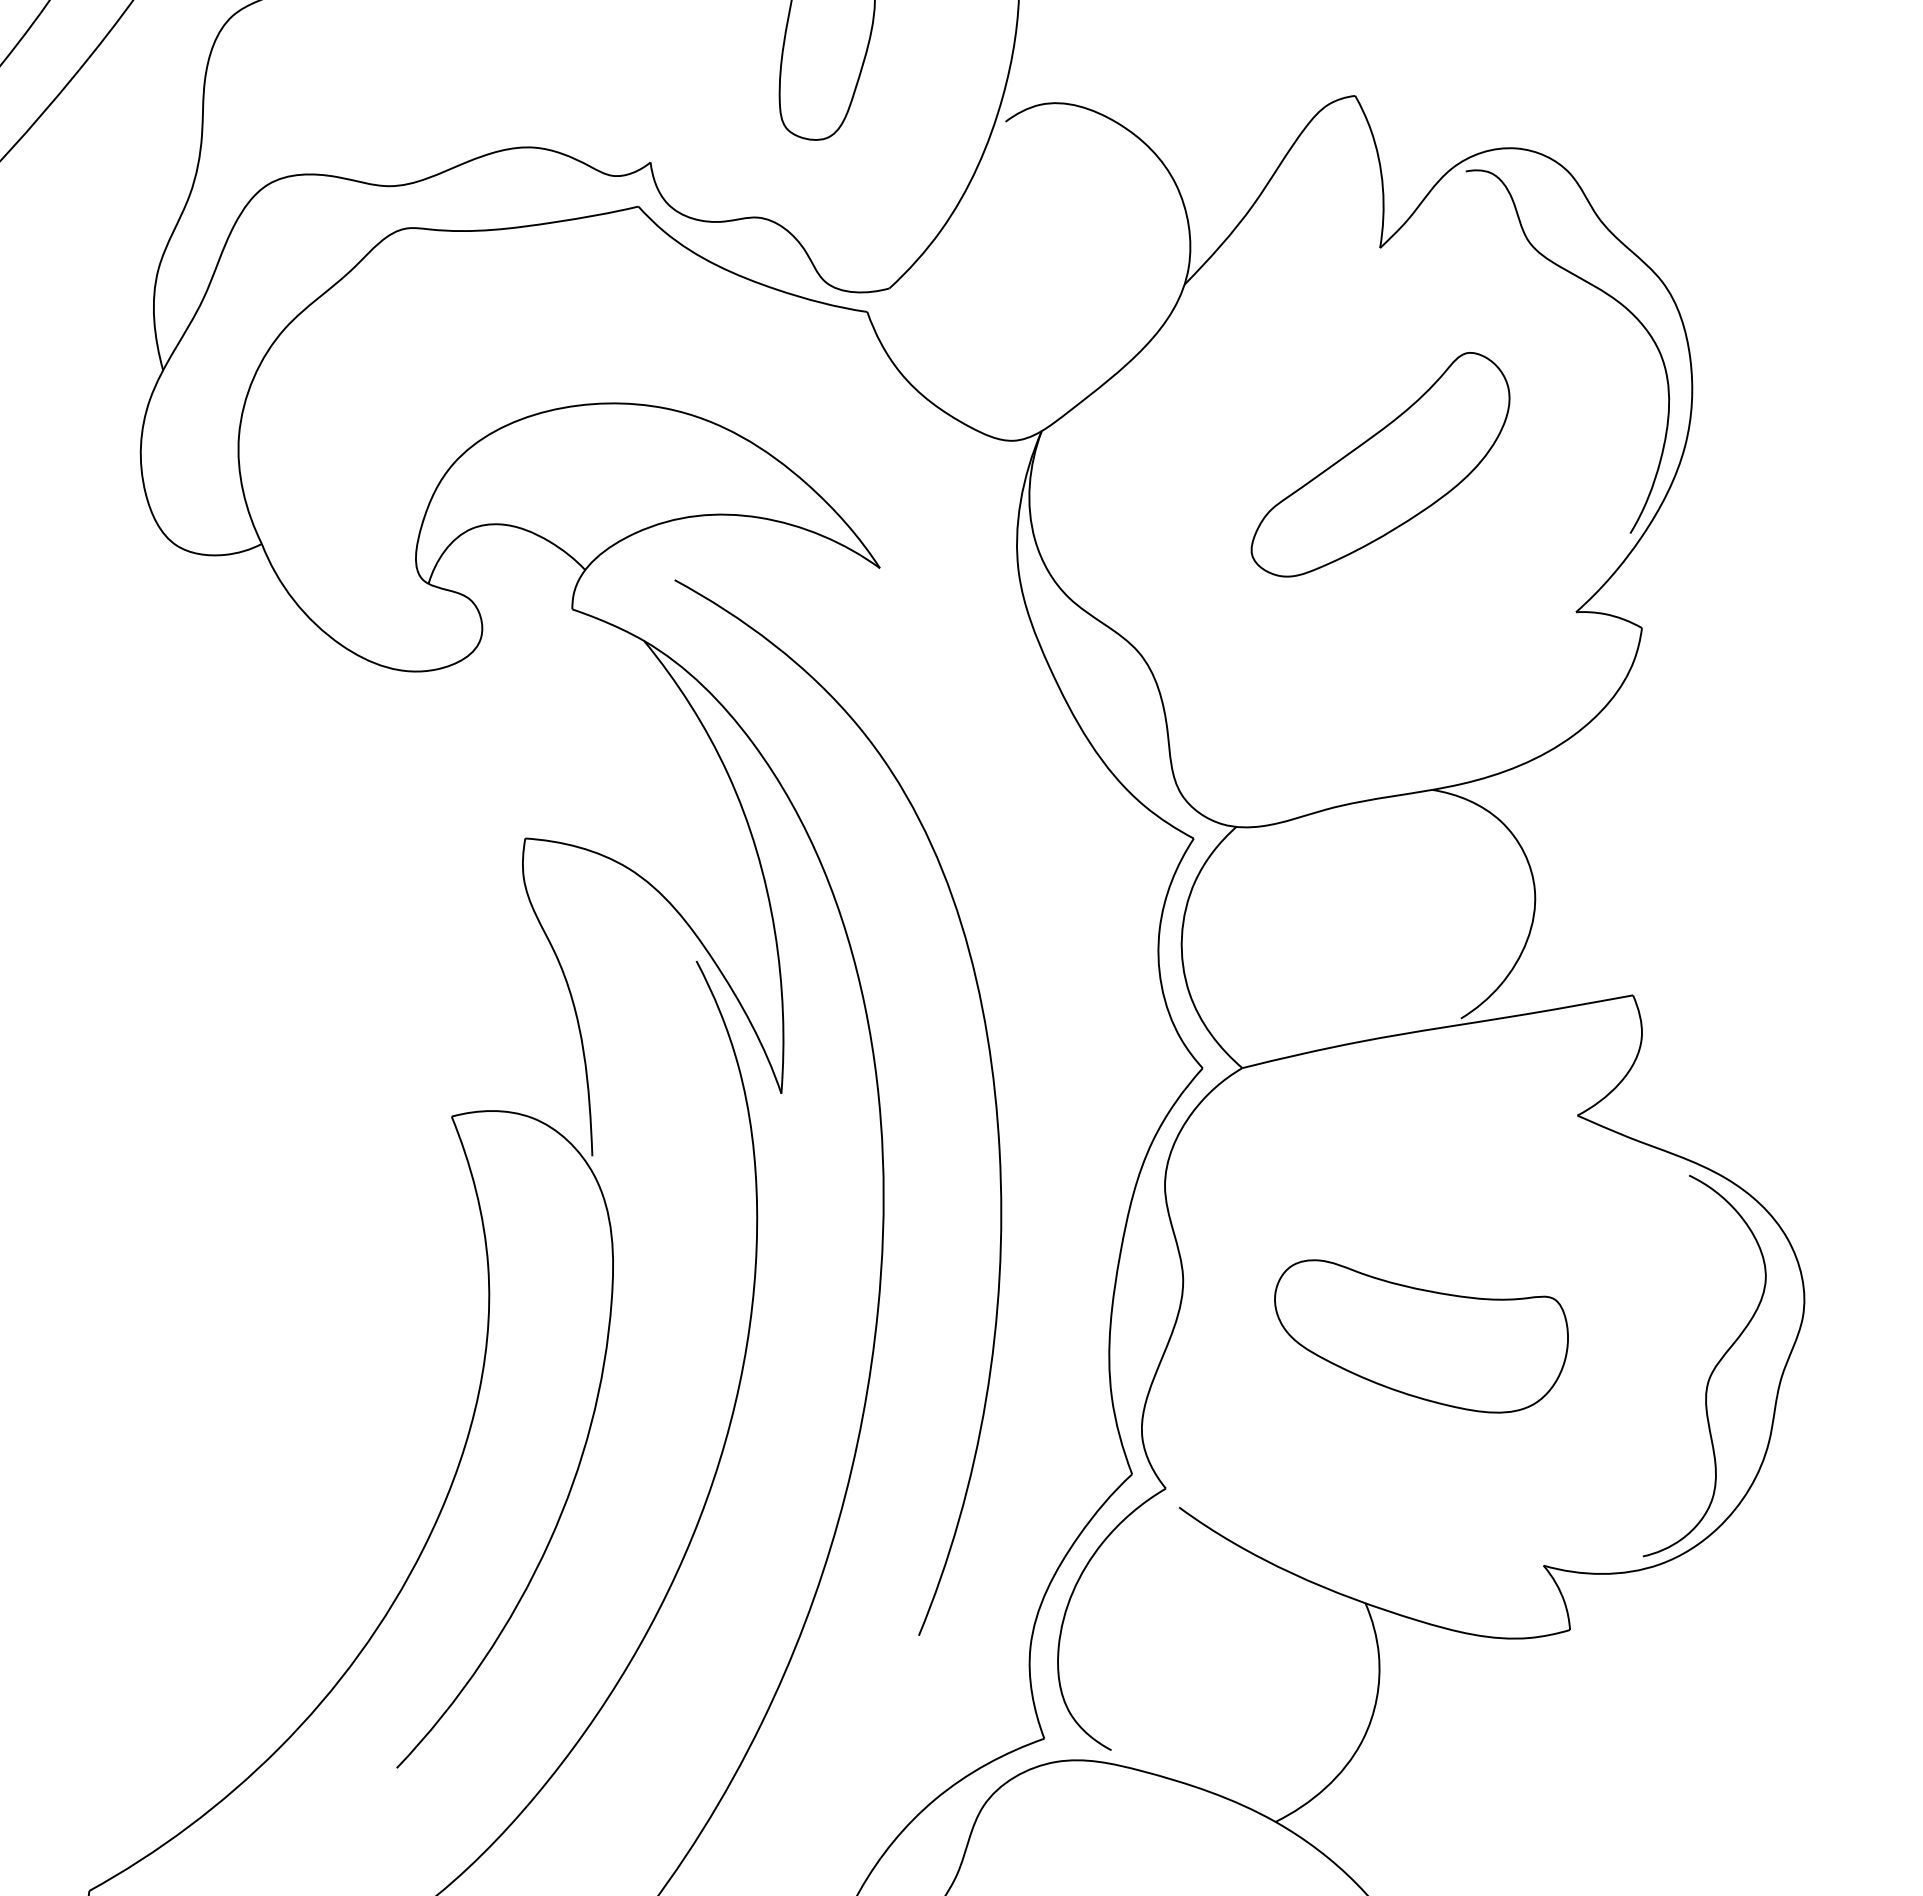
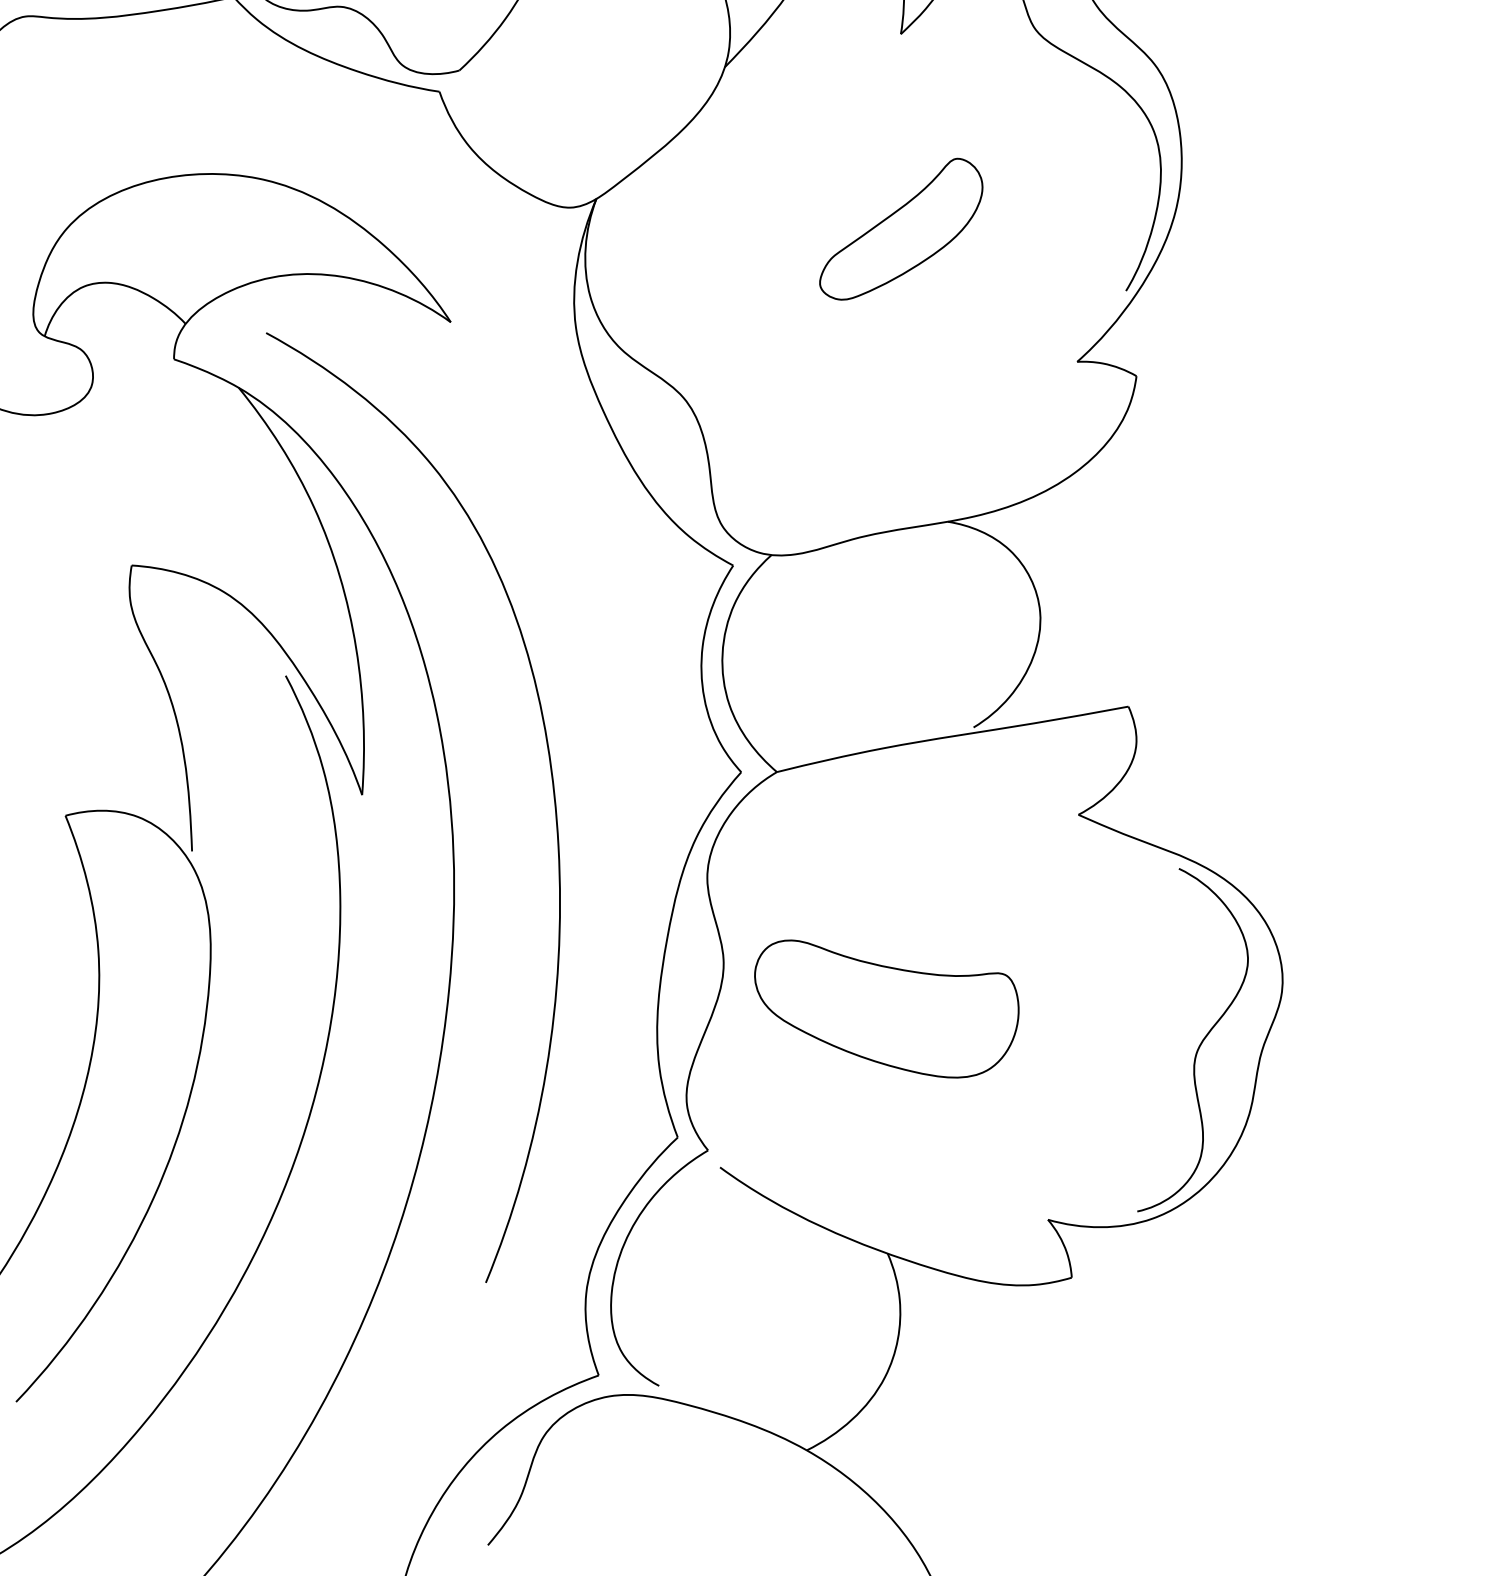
part: (1380, 464) -> (901, 228), size x0.7
part: (1421, 1336) -> (886, 1009), moved

